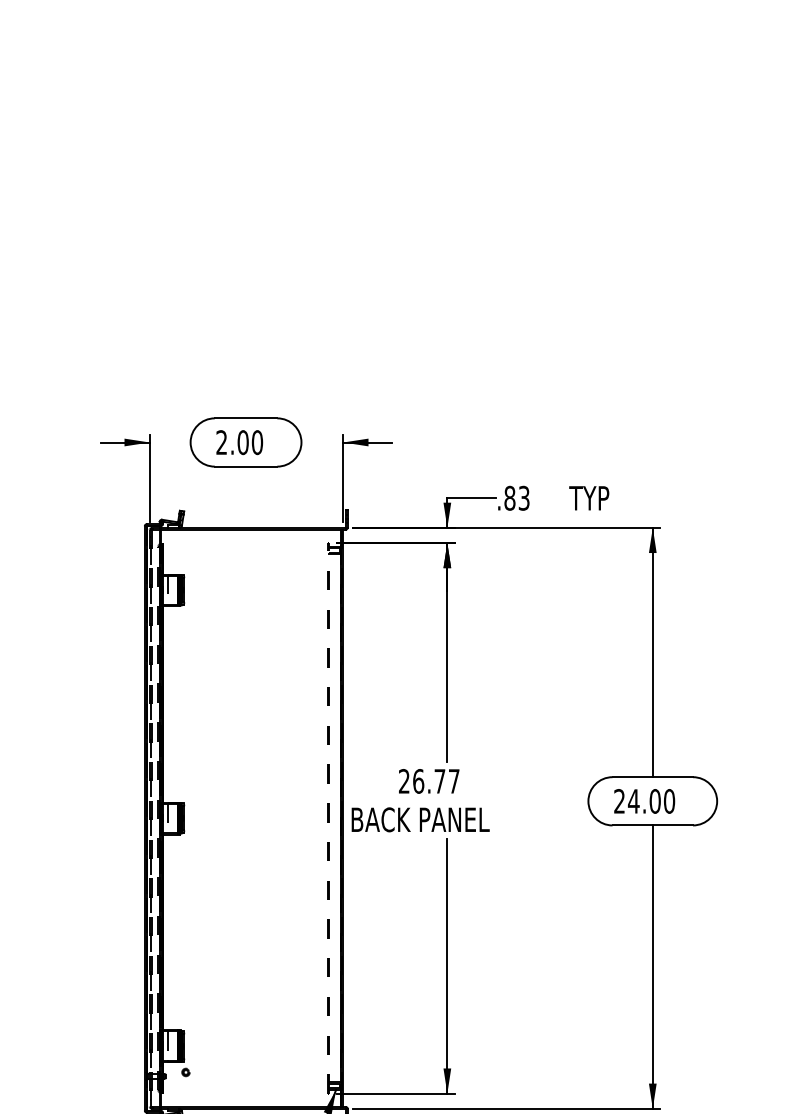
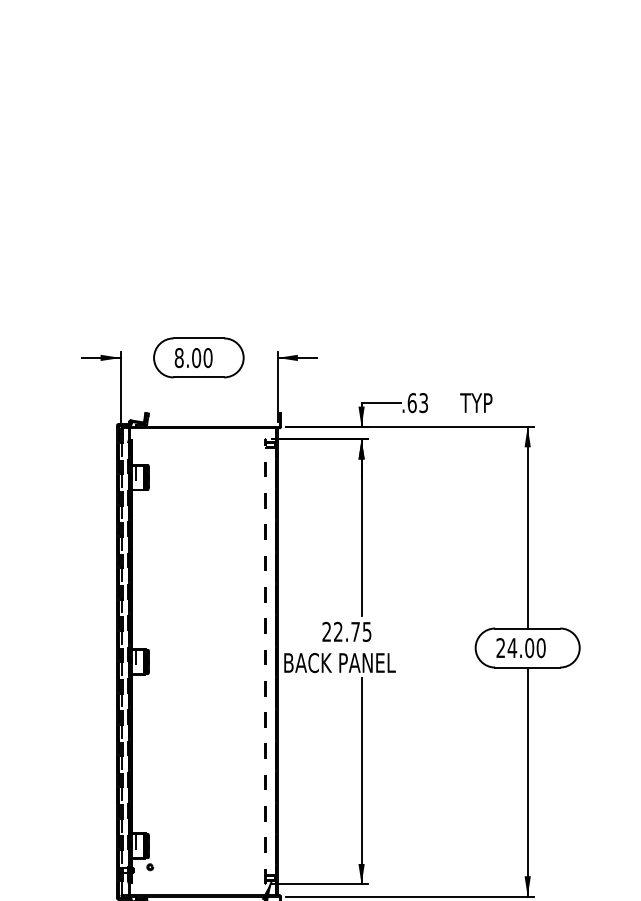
text: (220, 443) -> (178, 358), 2.00 -> 8.00
text: (509, 497) -> (411, 402), .83 -> .63
text: (436, 780) -> (352, 631), 26.77 -> 22.75

